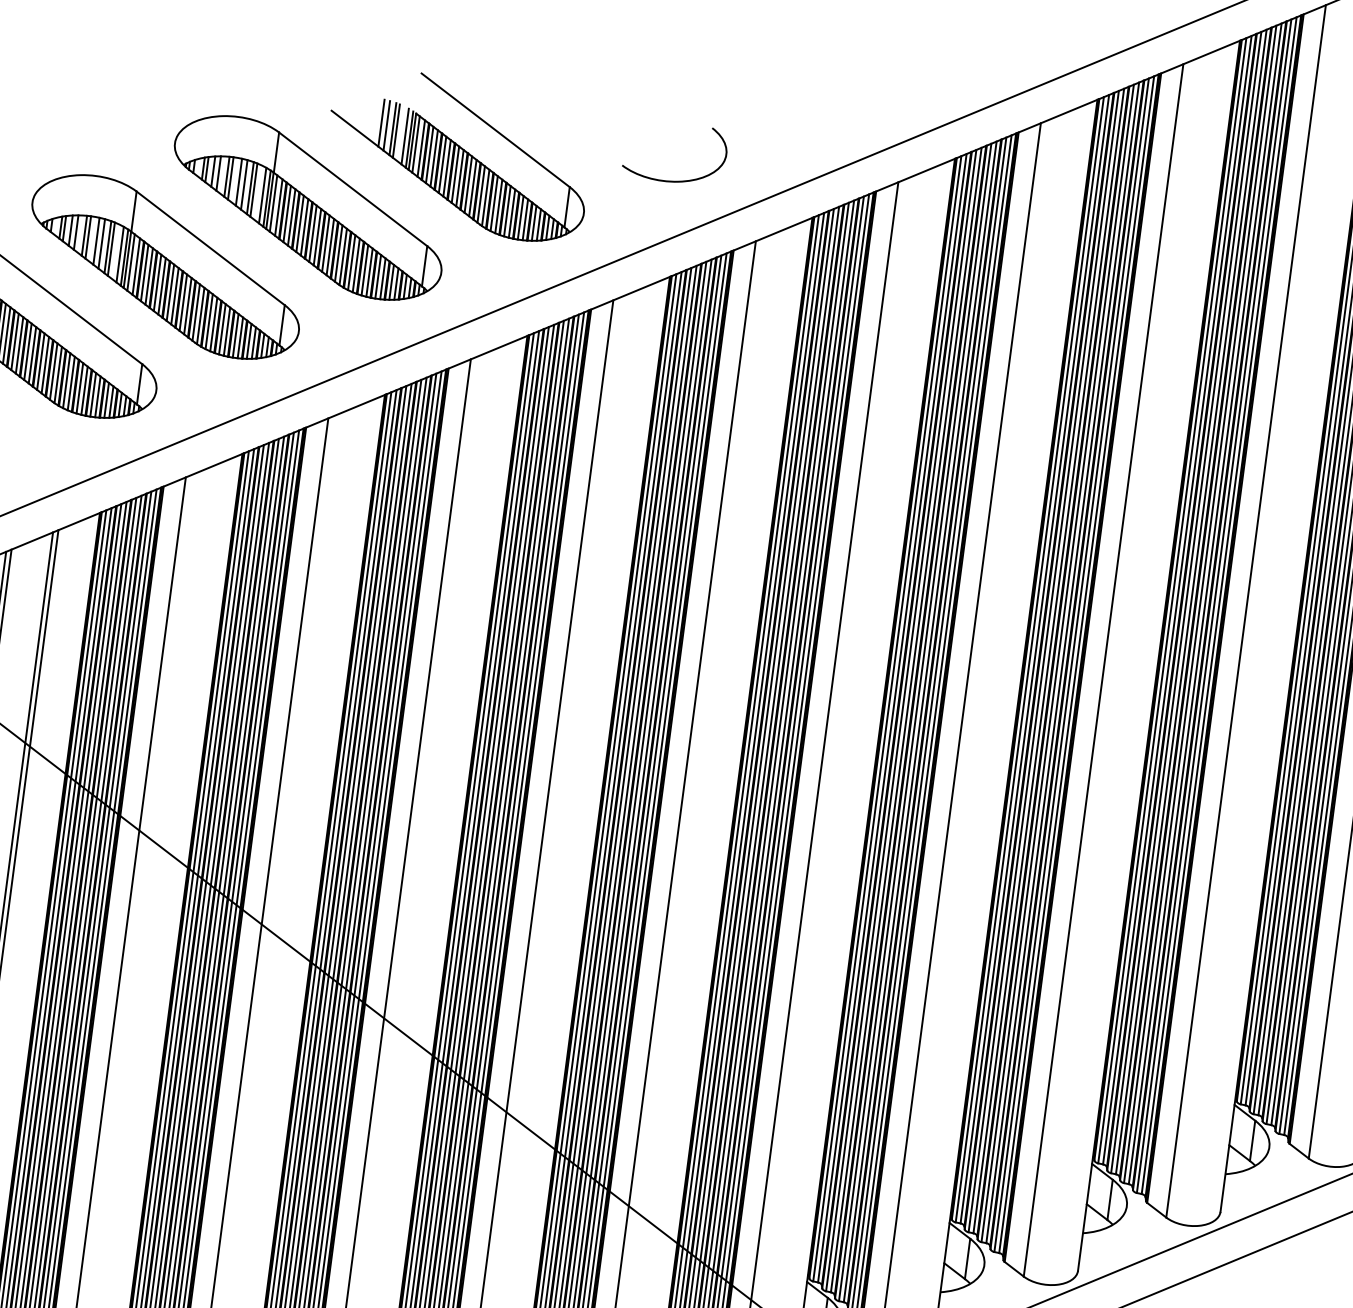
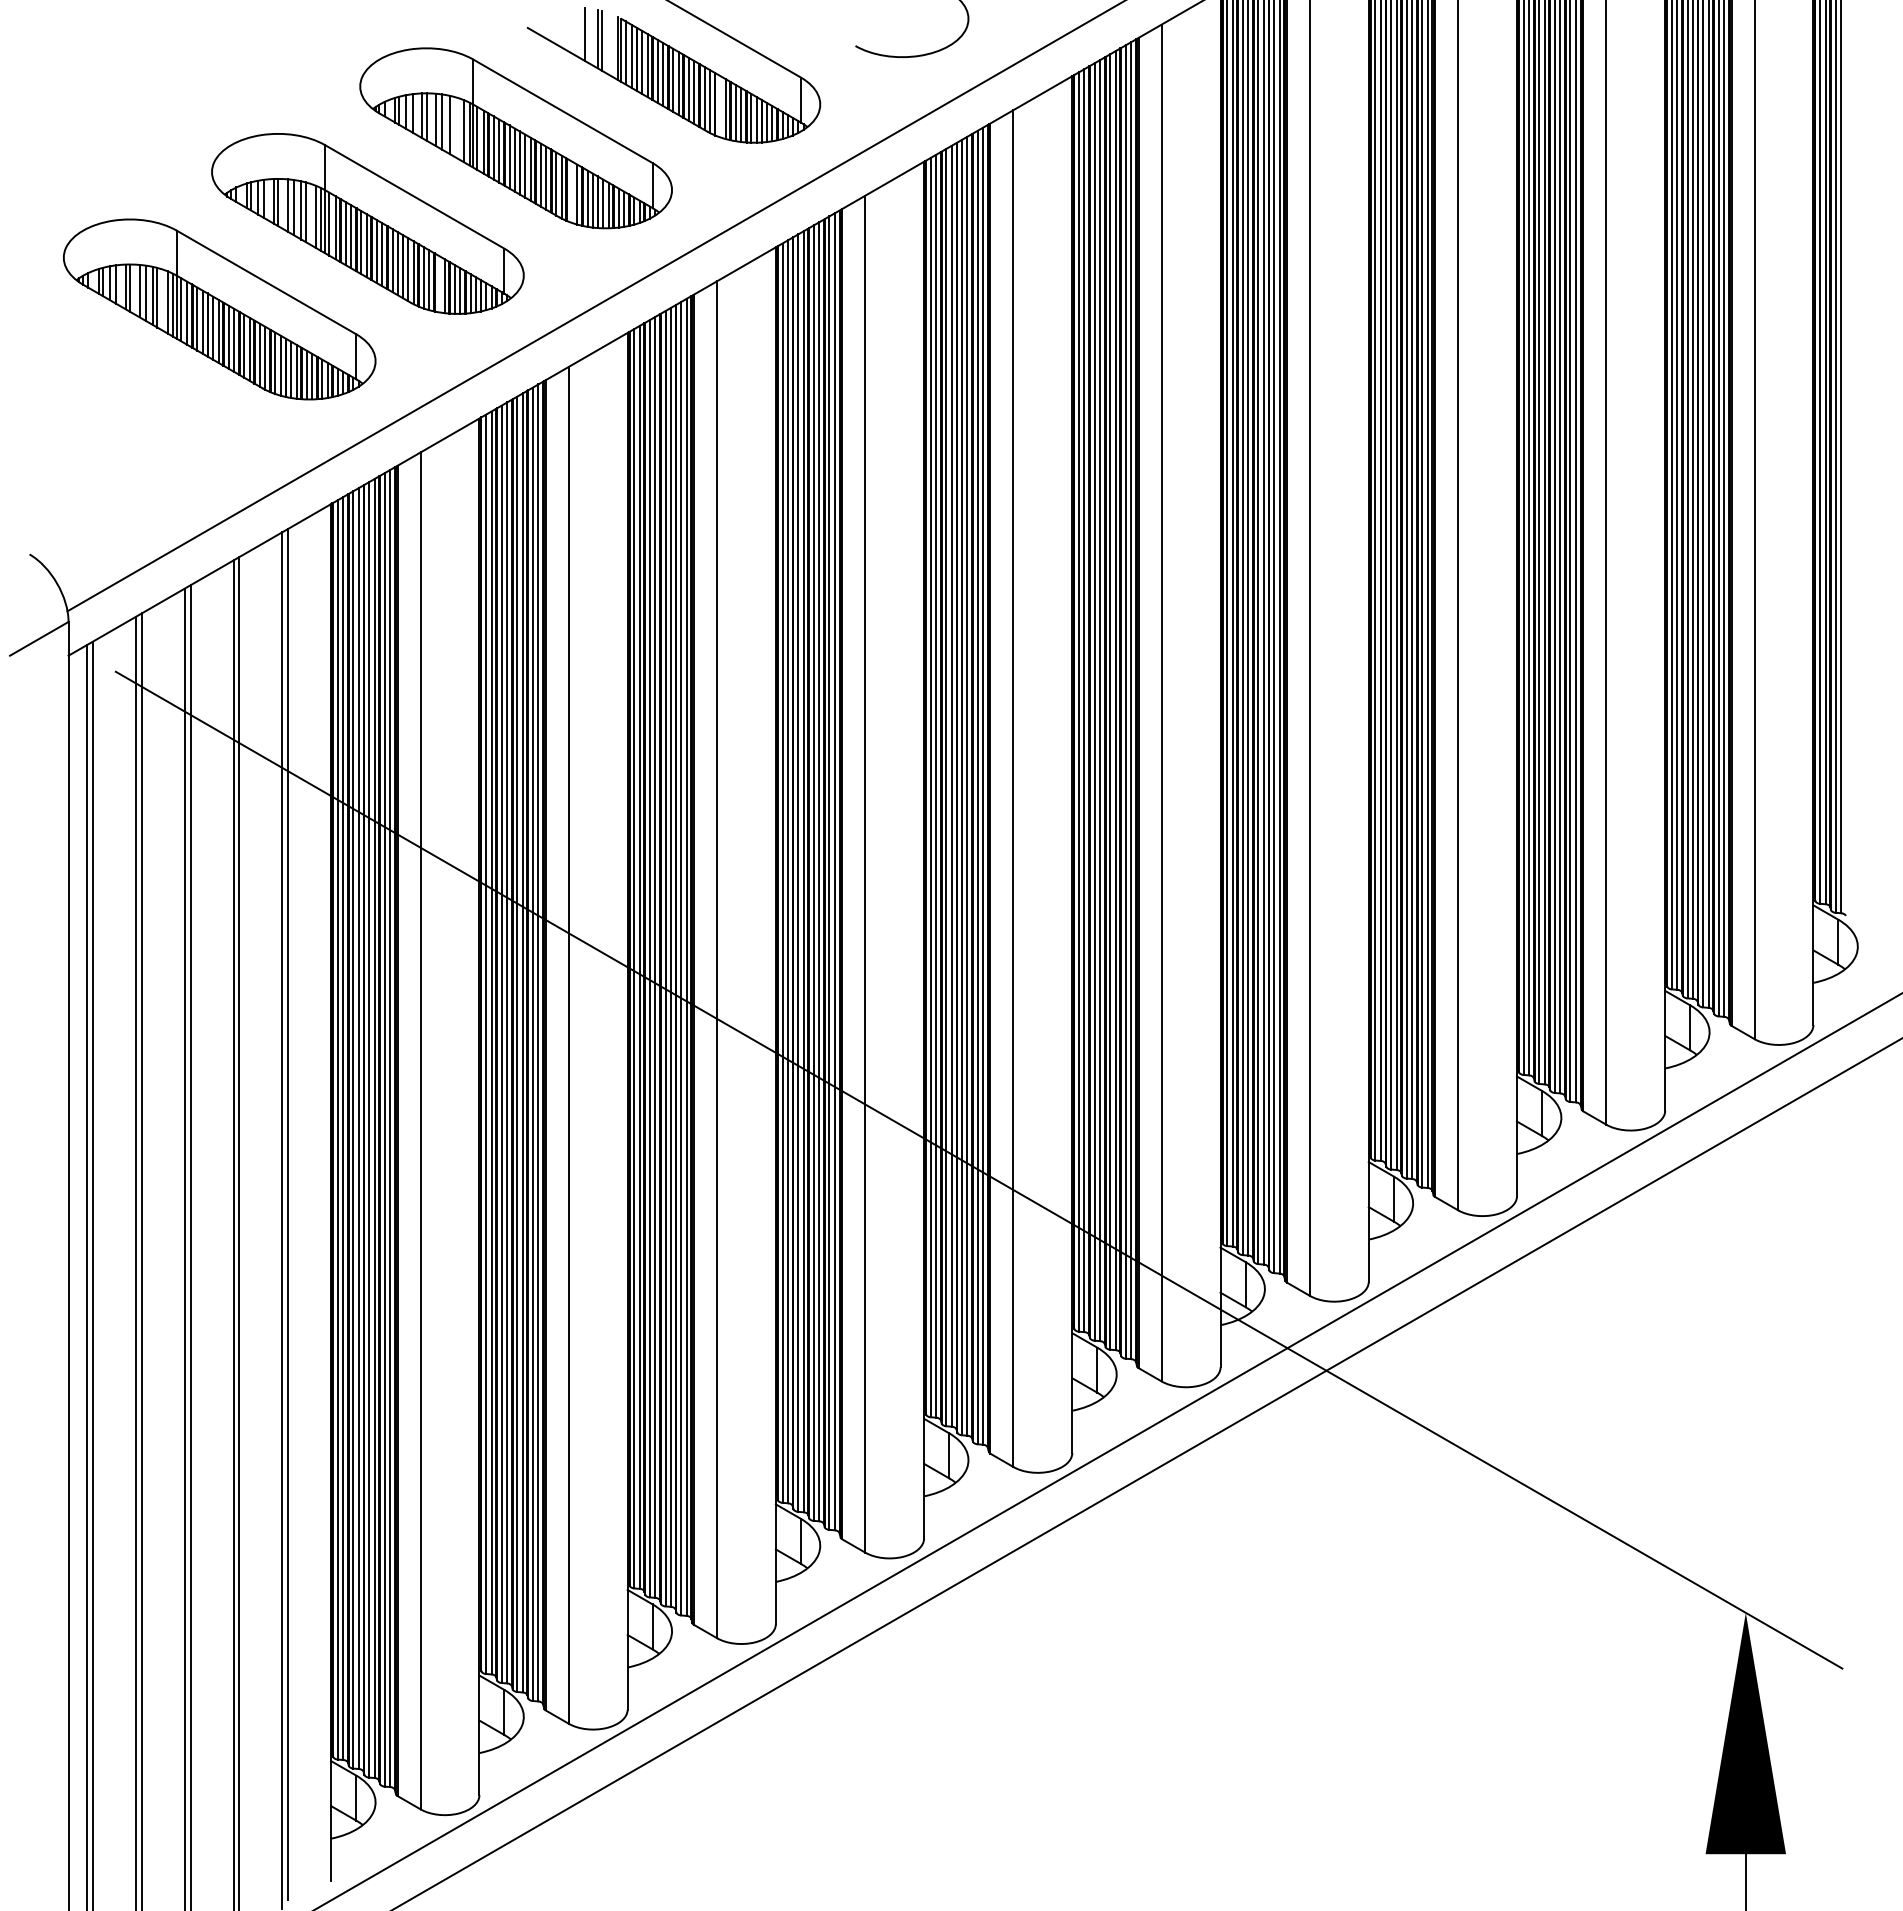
line: (386, 125) -> (590, 36), removed
line: (405, 136) -> (612, 45), removed
line: (253, 190) -> (453, 126), removed
line: (494, 203) -> (720, 106), removed
line: (351, 261) -> (571, 191), removed
line: (222, 329) -> (439, 284), removed

